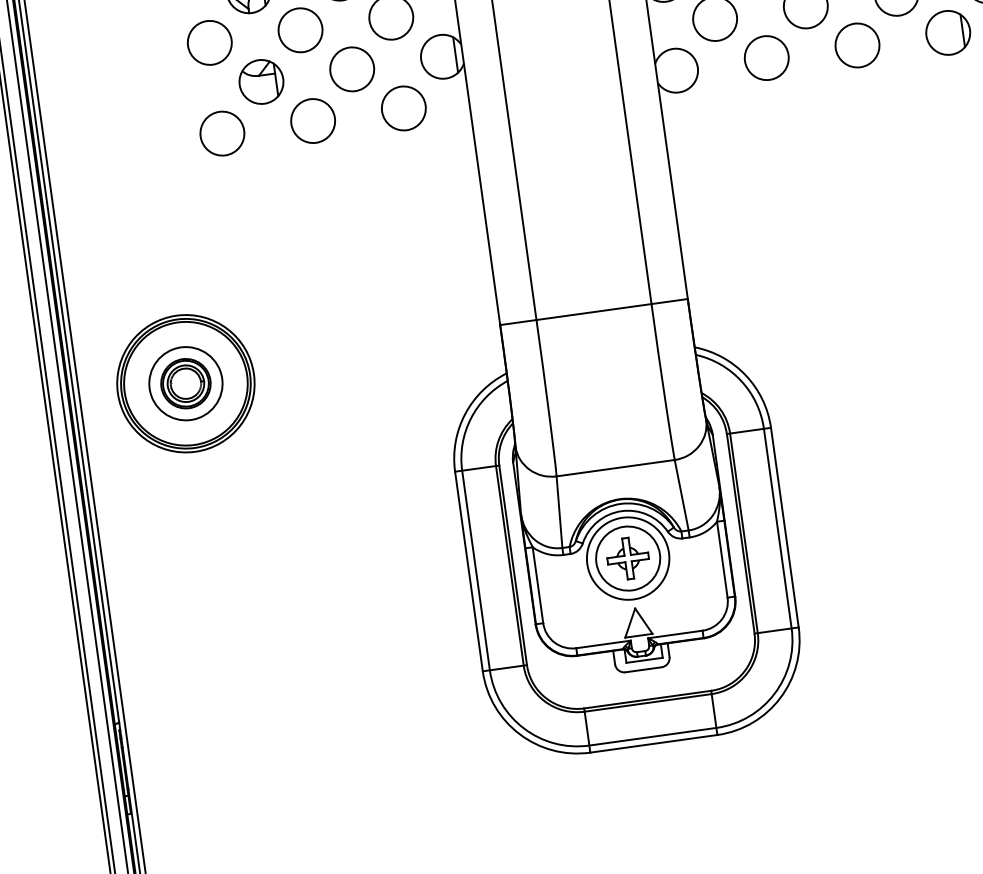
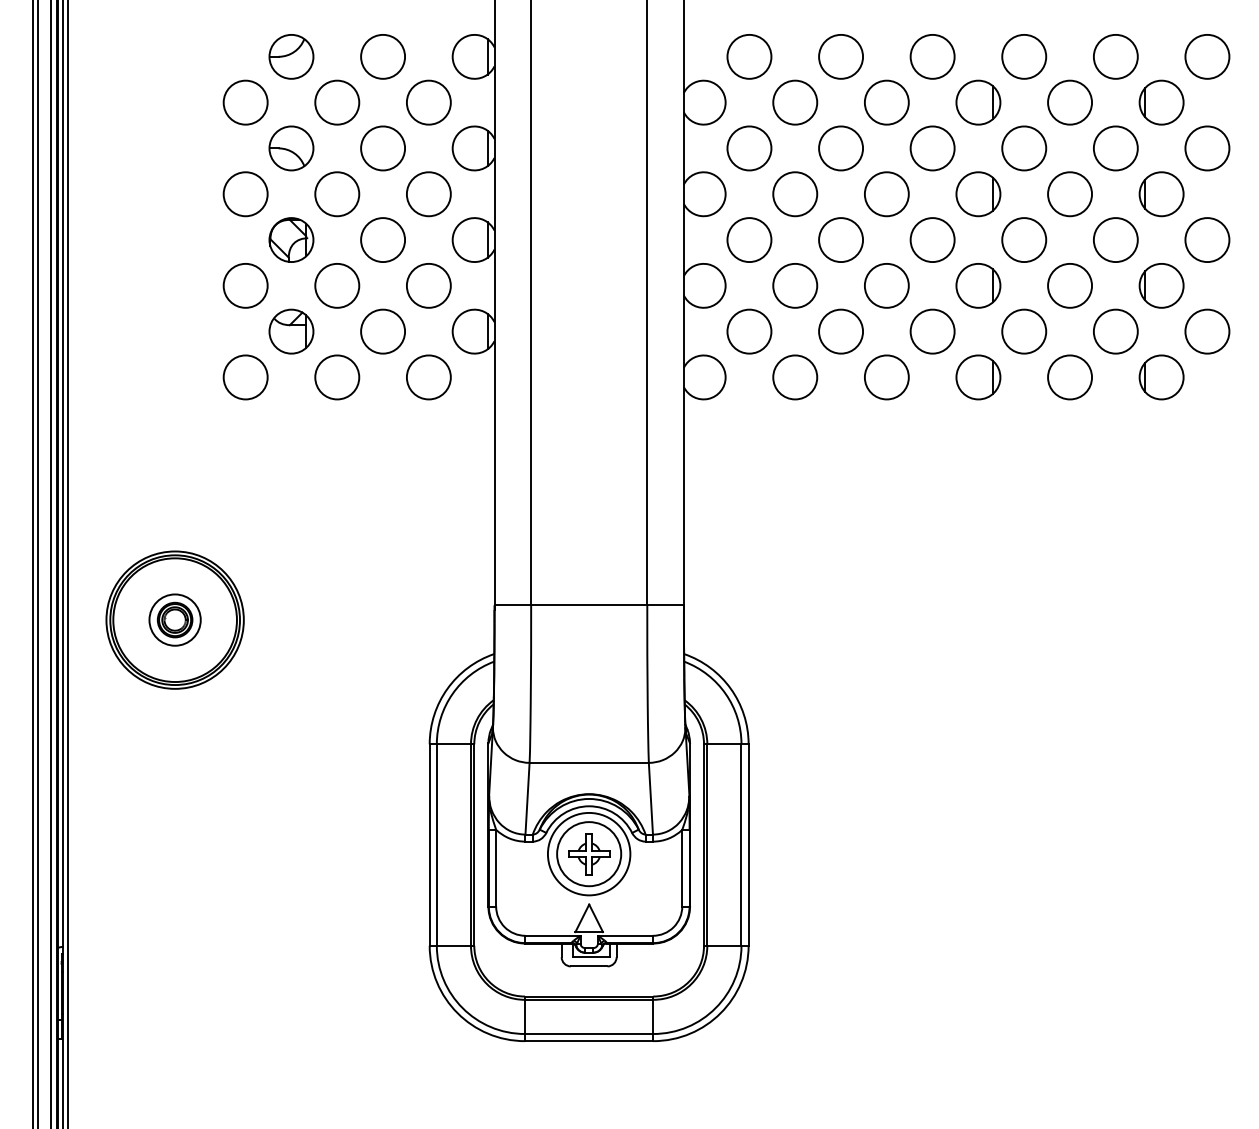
part: (185, 383) -> (174, 619), size x0.7

